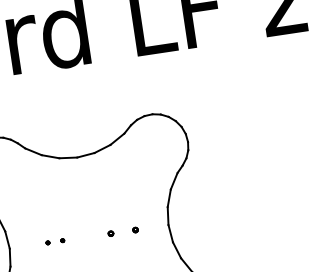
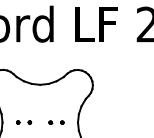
part: (55, 241) -> (24, 122), size x1.67

